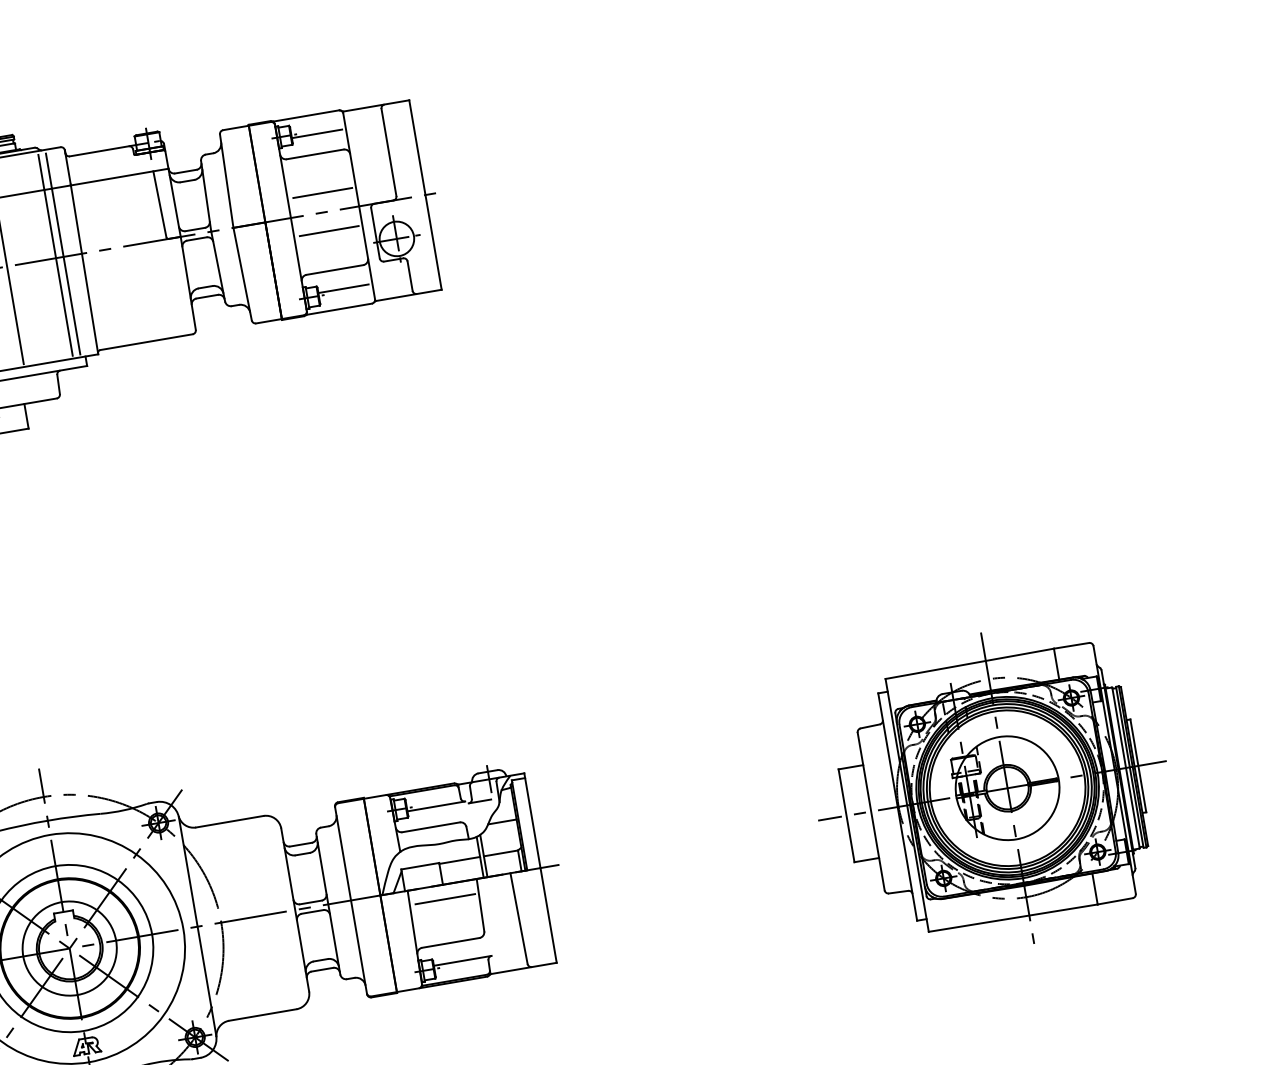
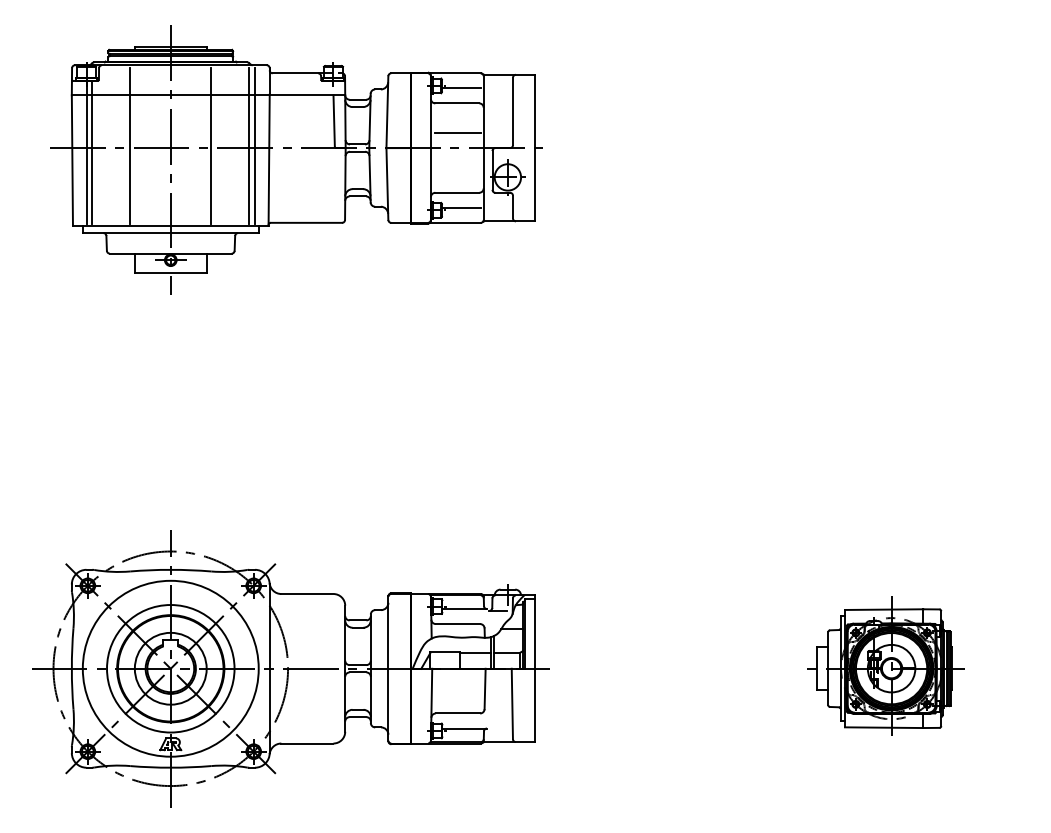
line: (328, 230) -> (457, 162), removed
part: (992, 790) -> (884, 668), size x0.6
line: (445, 898) -> (459, 679), removed

